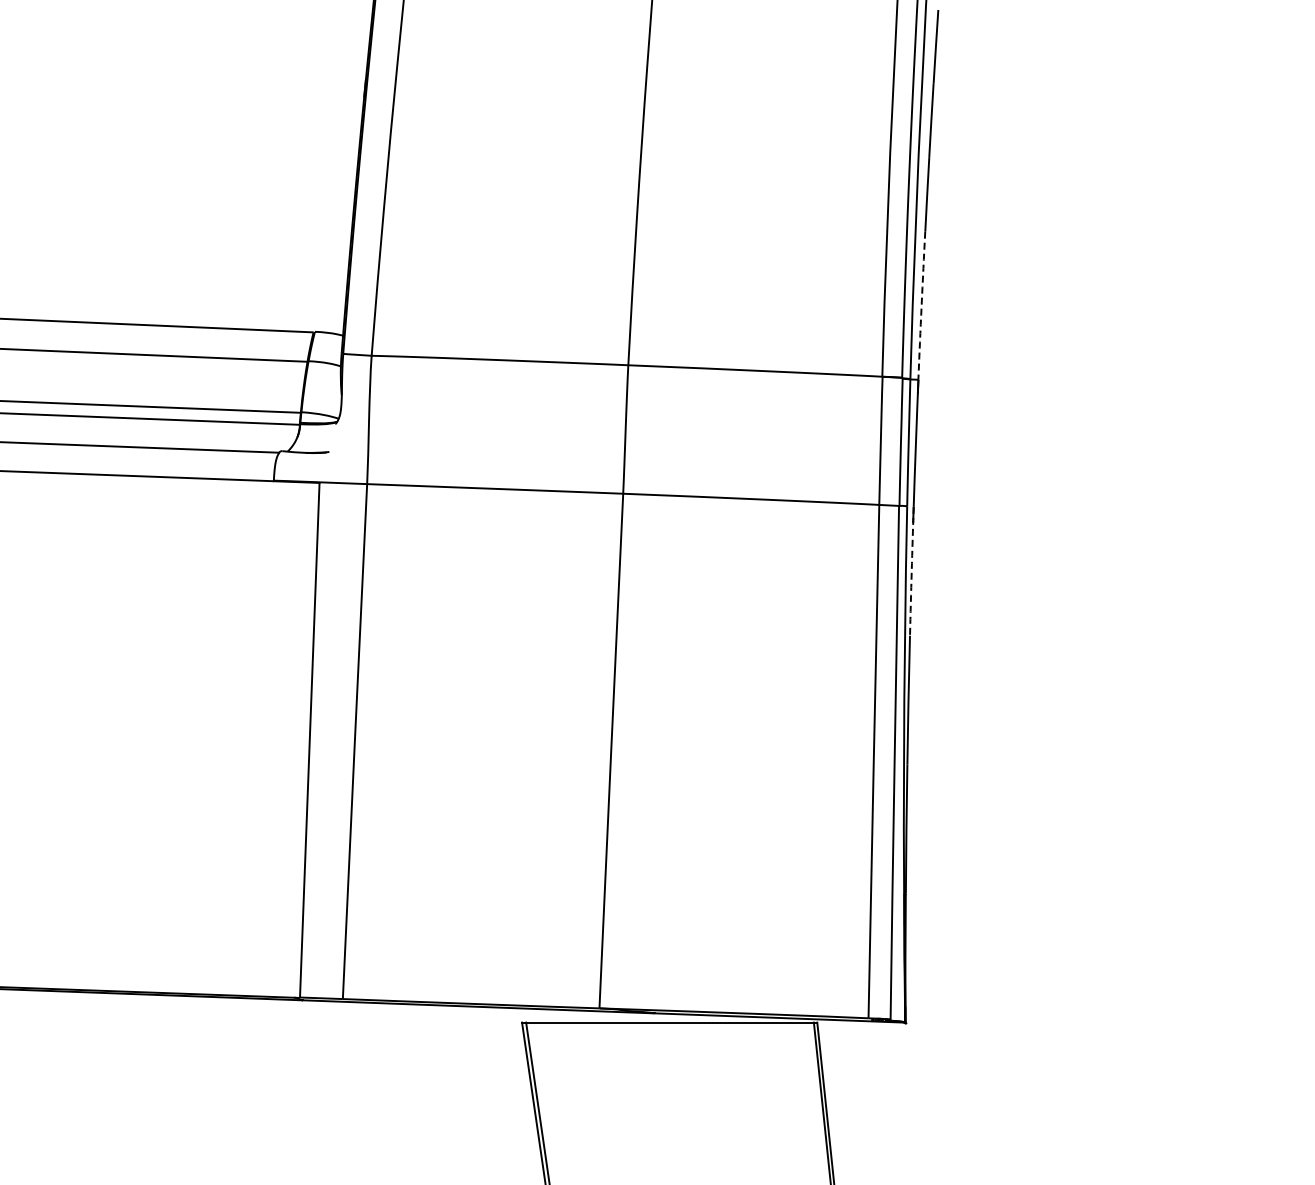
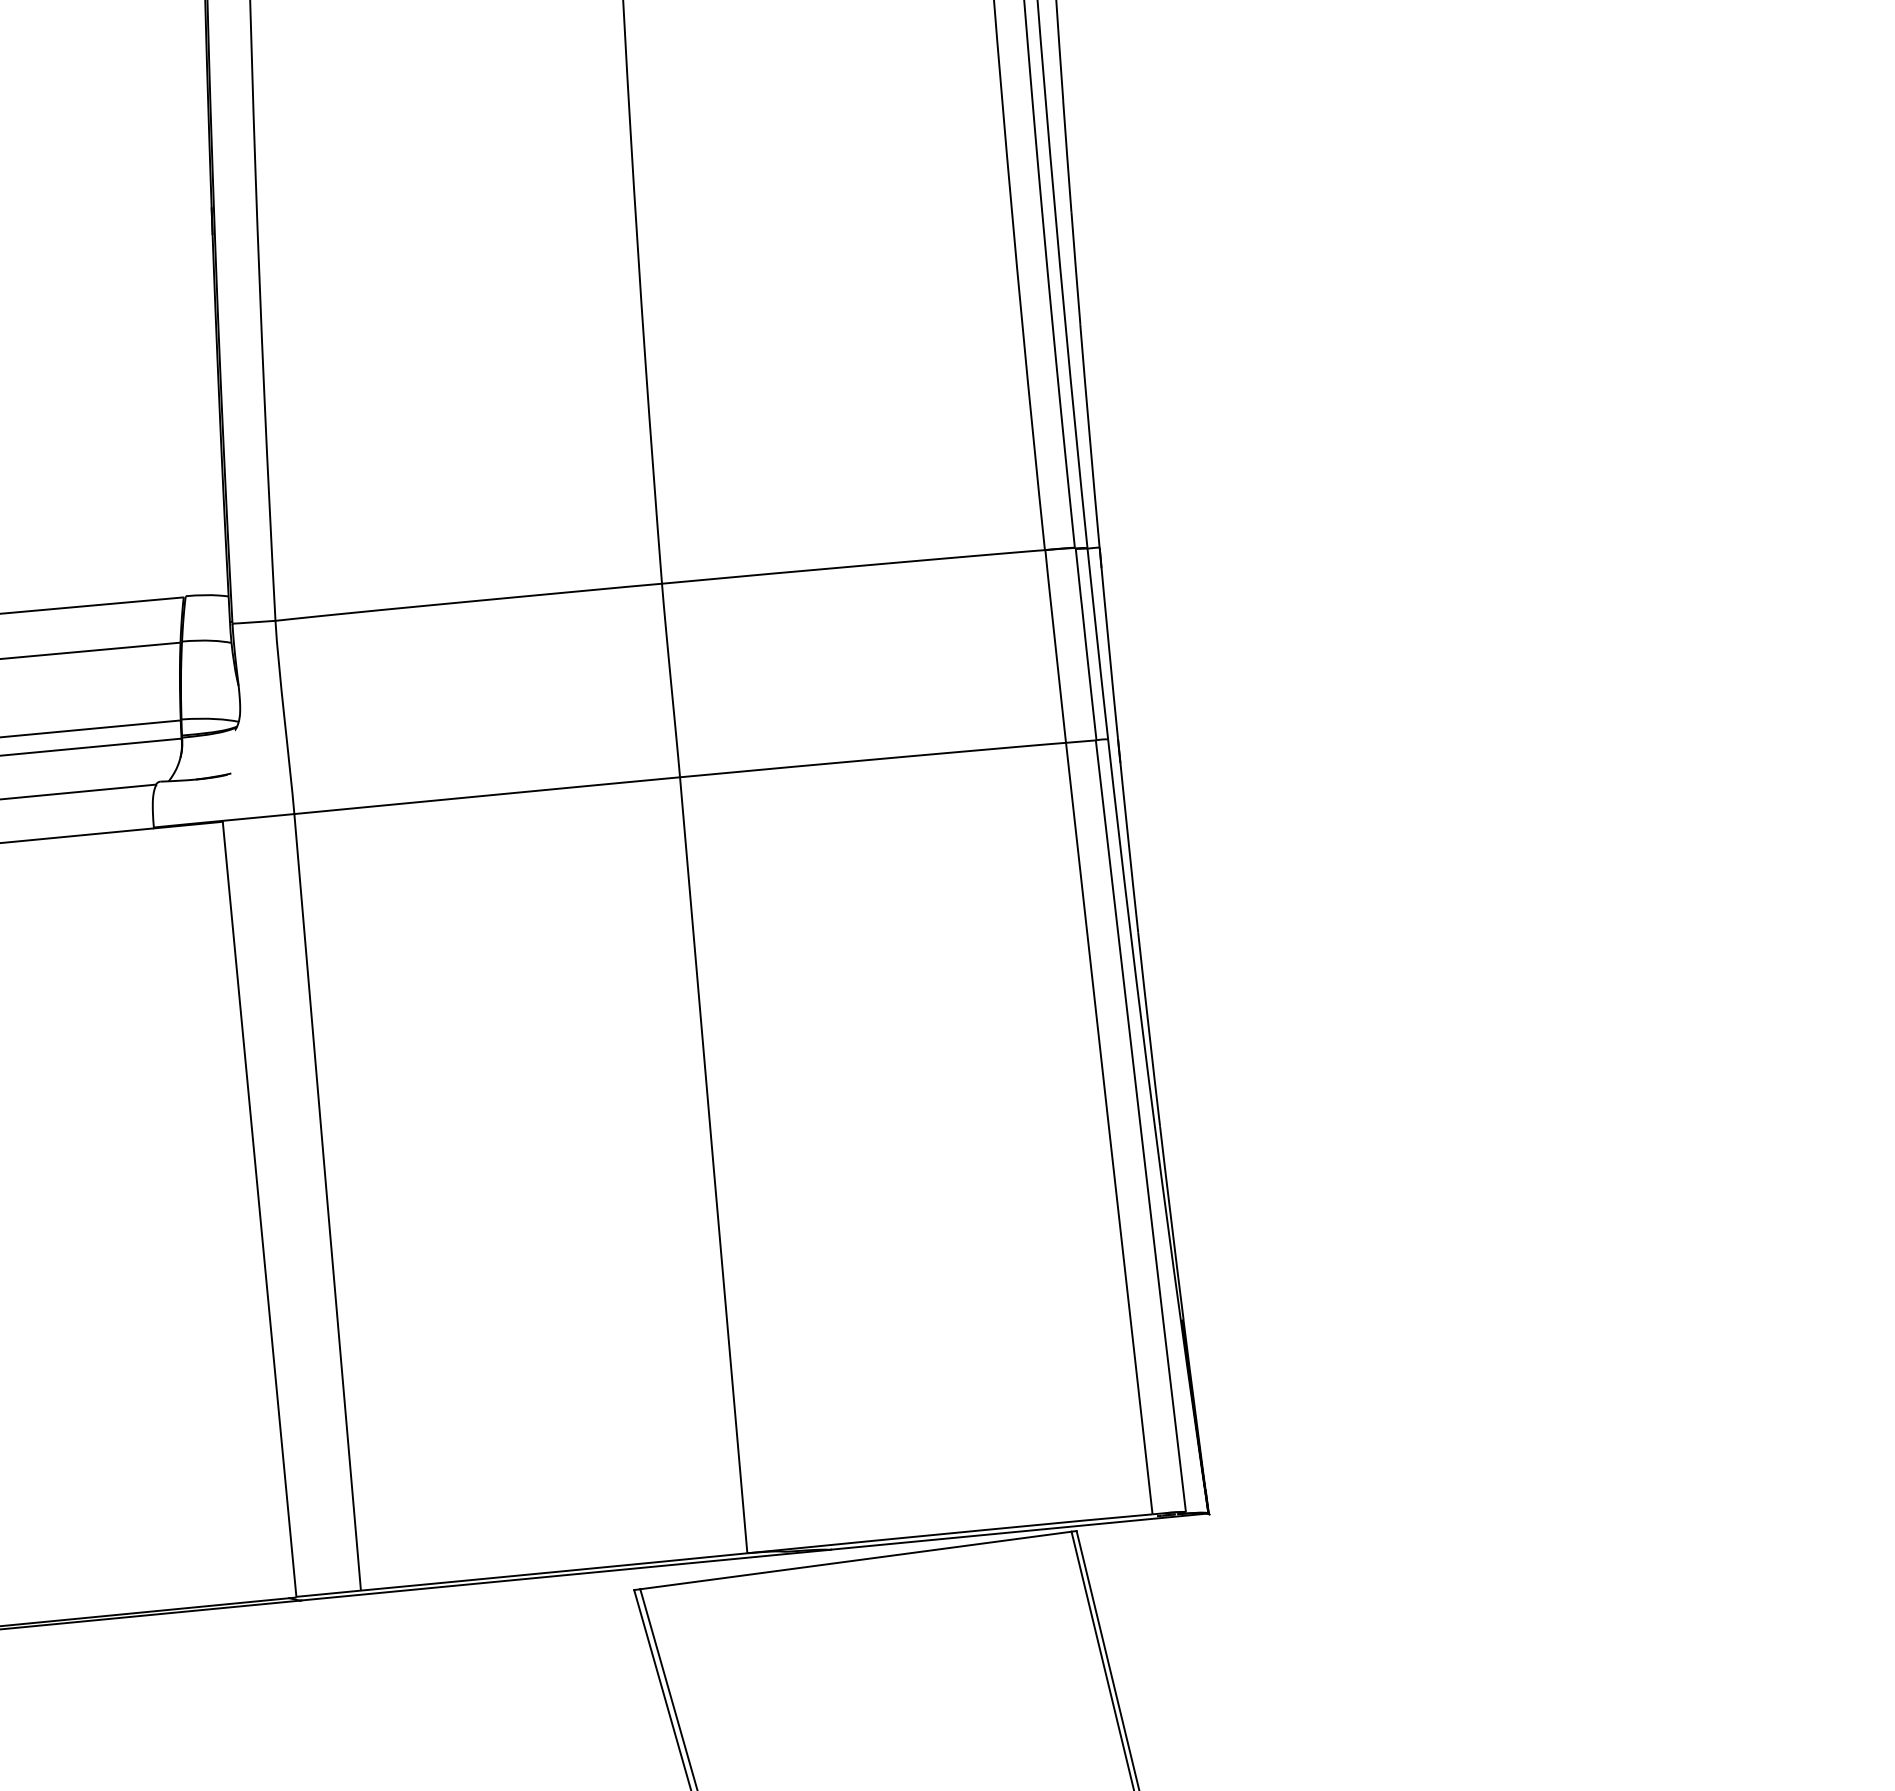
arc: (921, 305) -> (1089, 435), dashed -> solid
arc: (911, 571) -> (1127, 836), dashed -> solid

